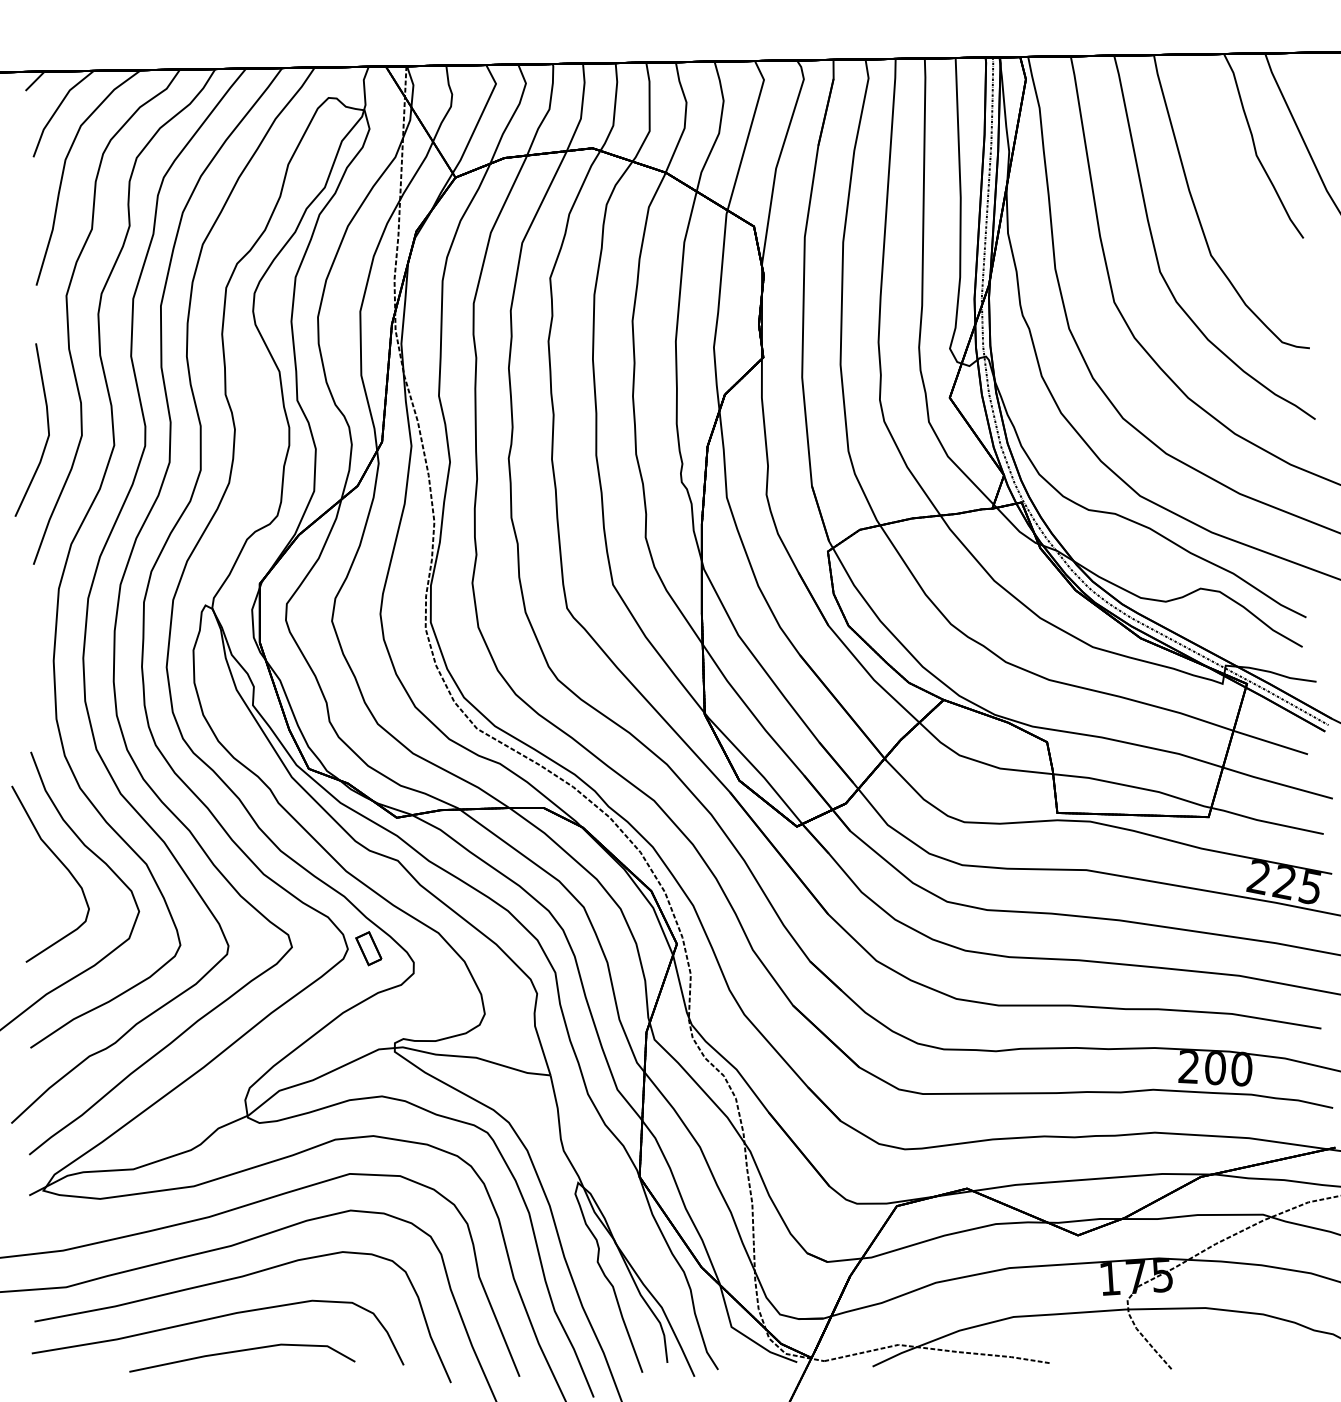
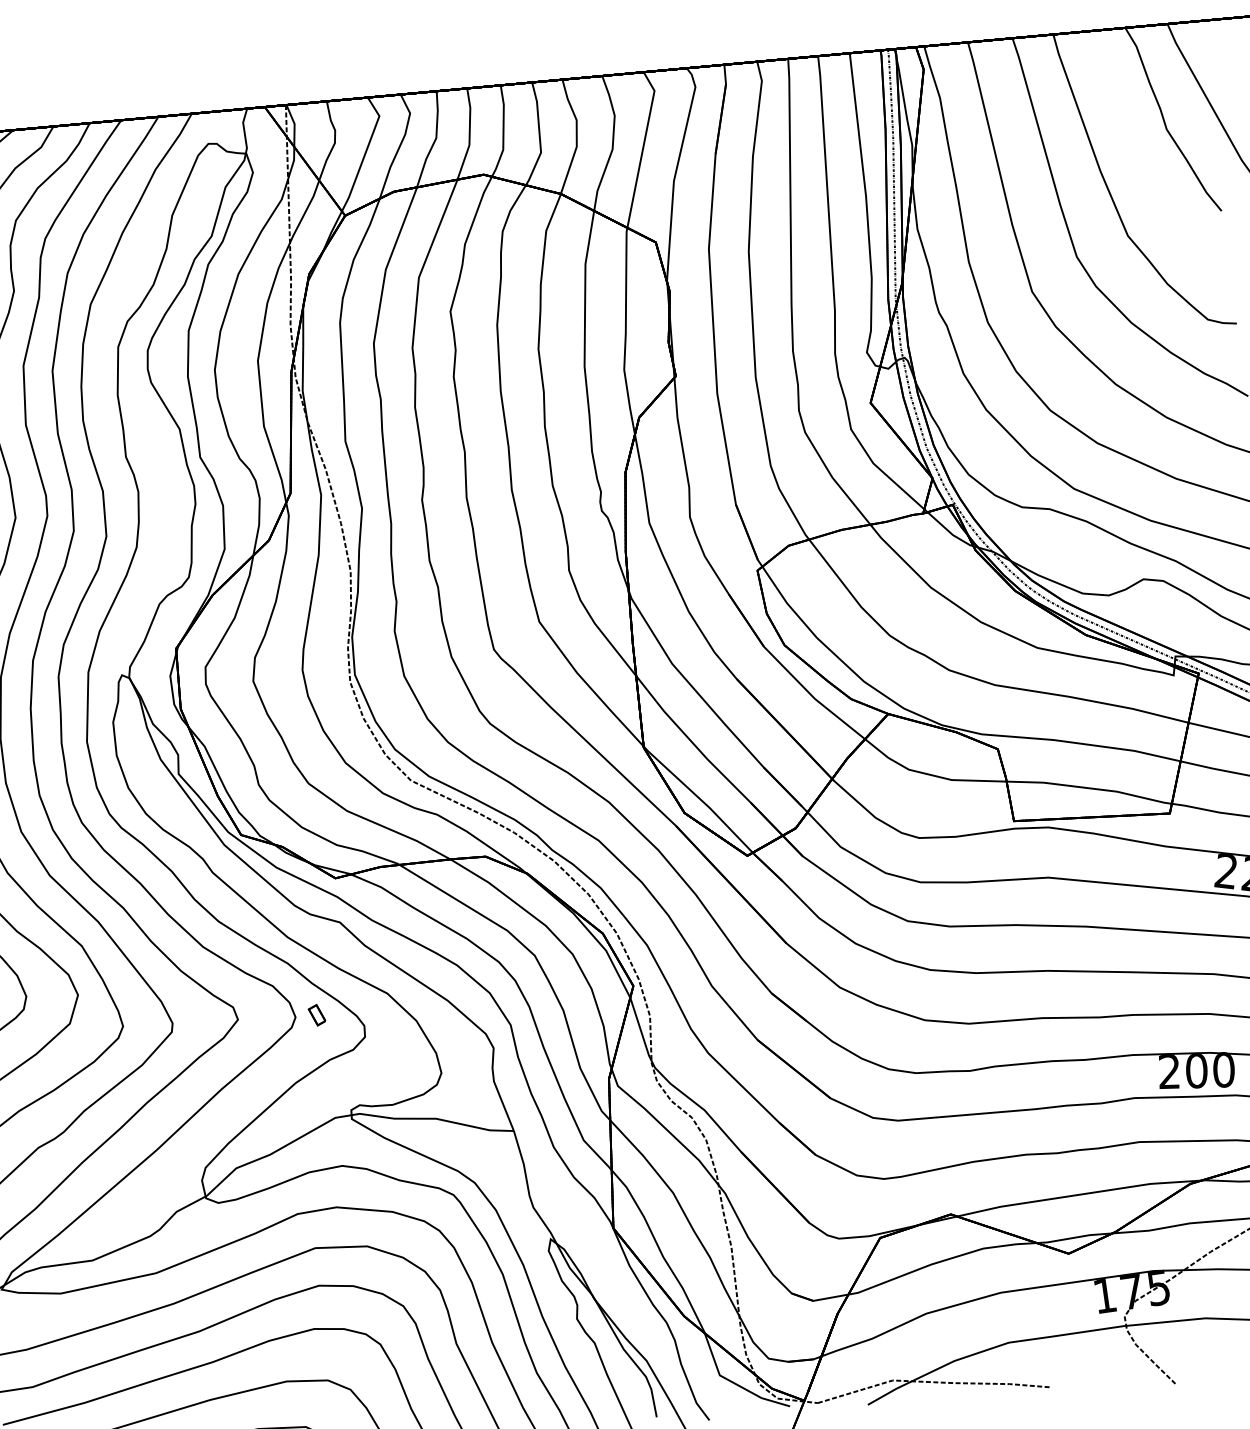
part: (368, 948) -> (316, 1014), size x0.6

